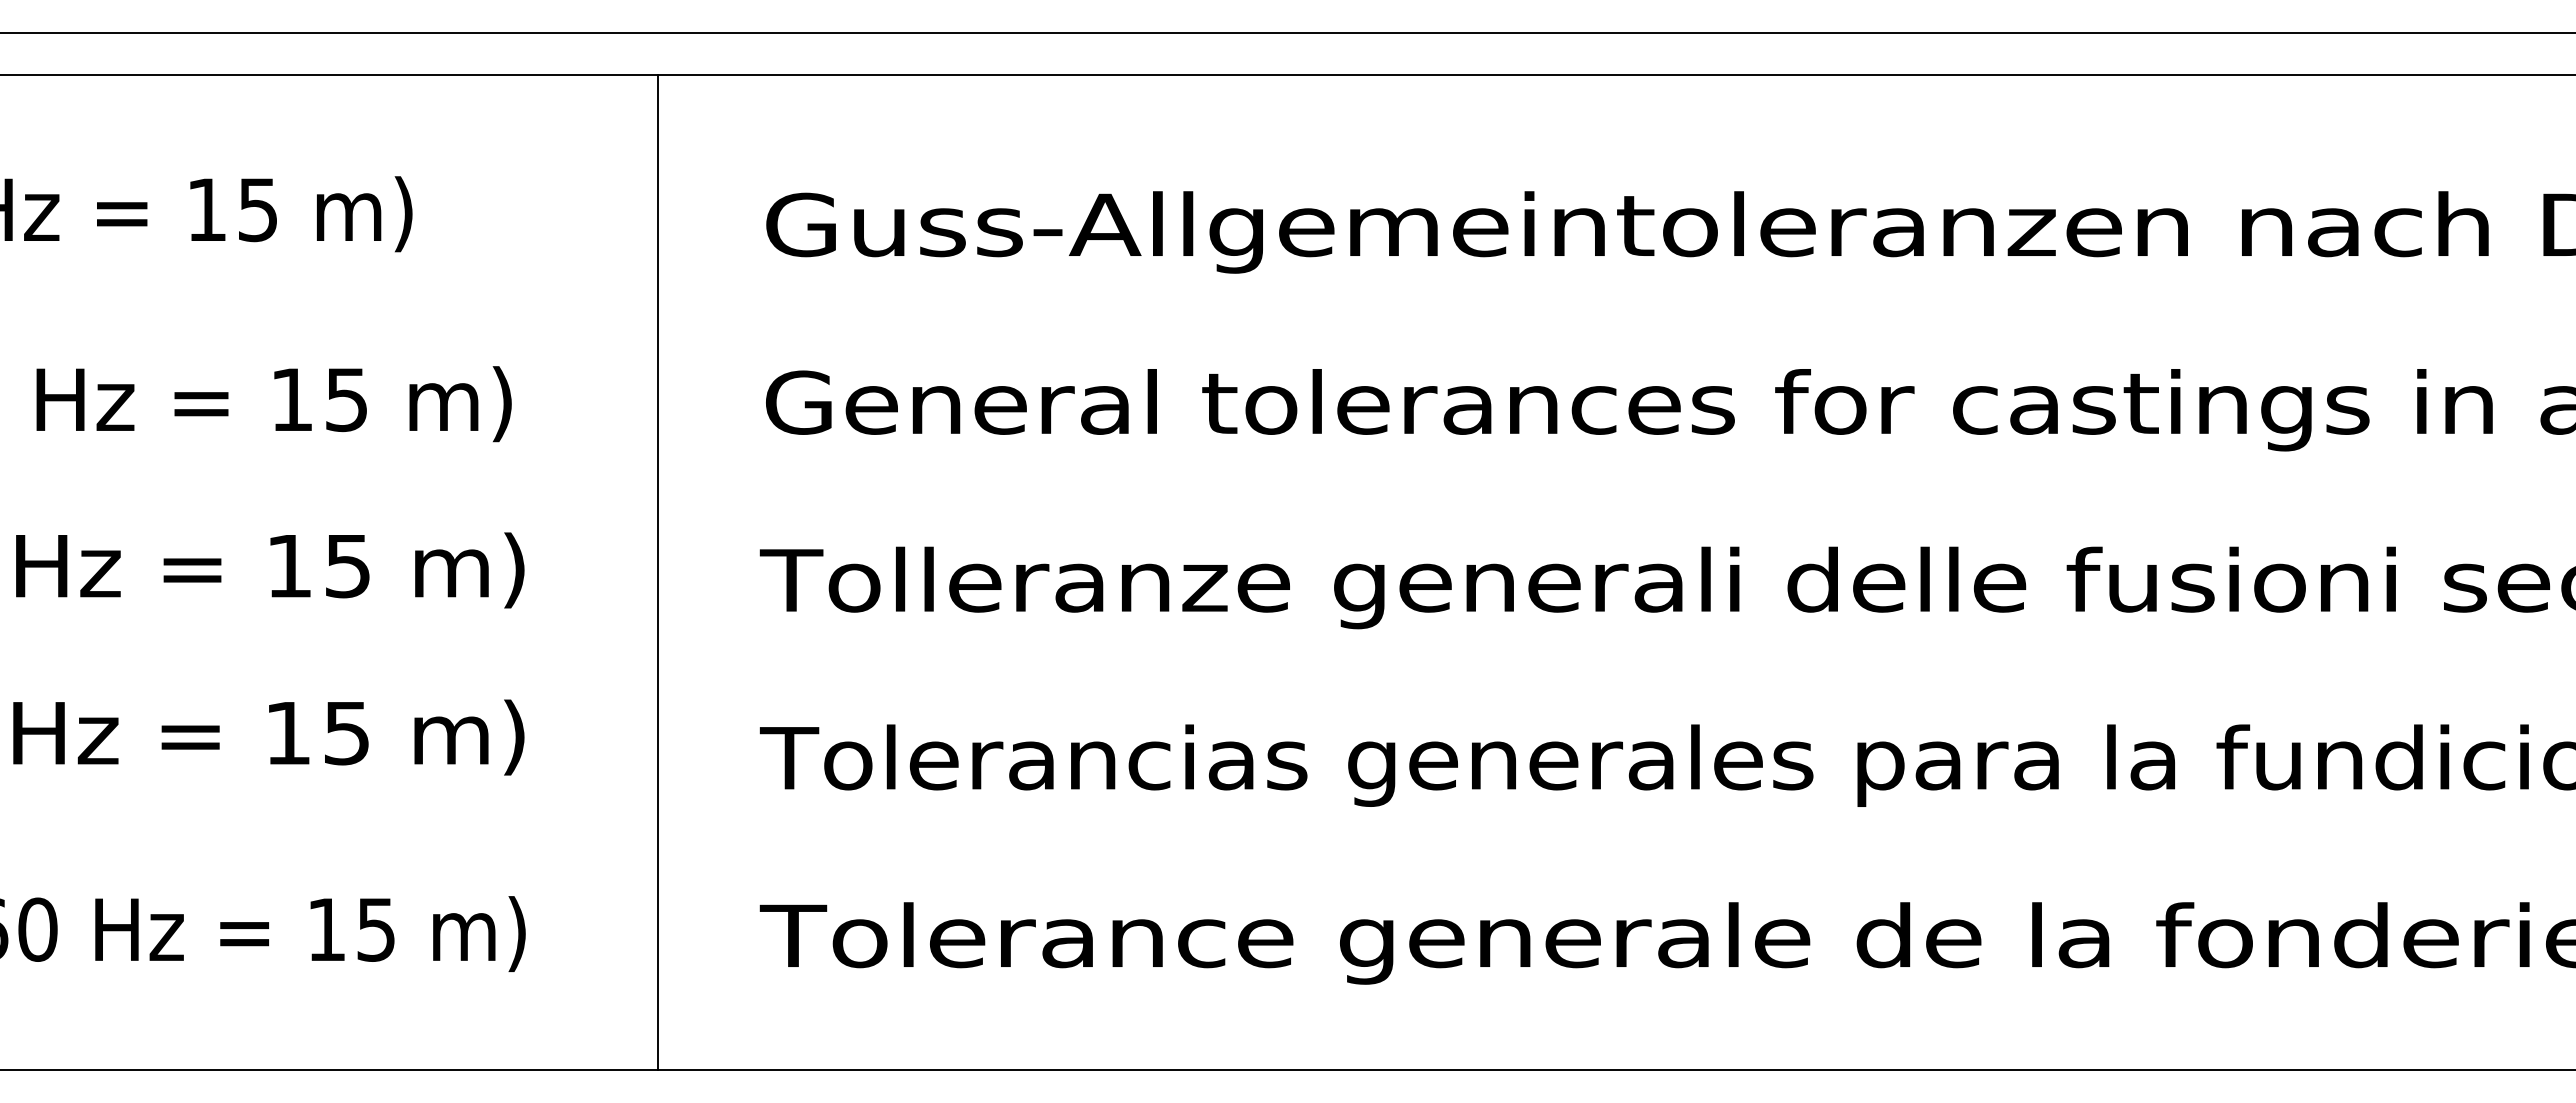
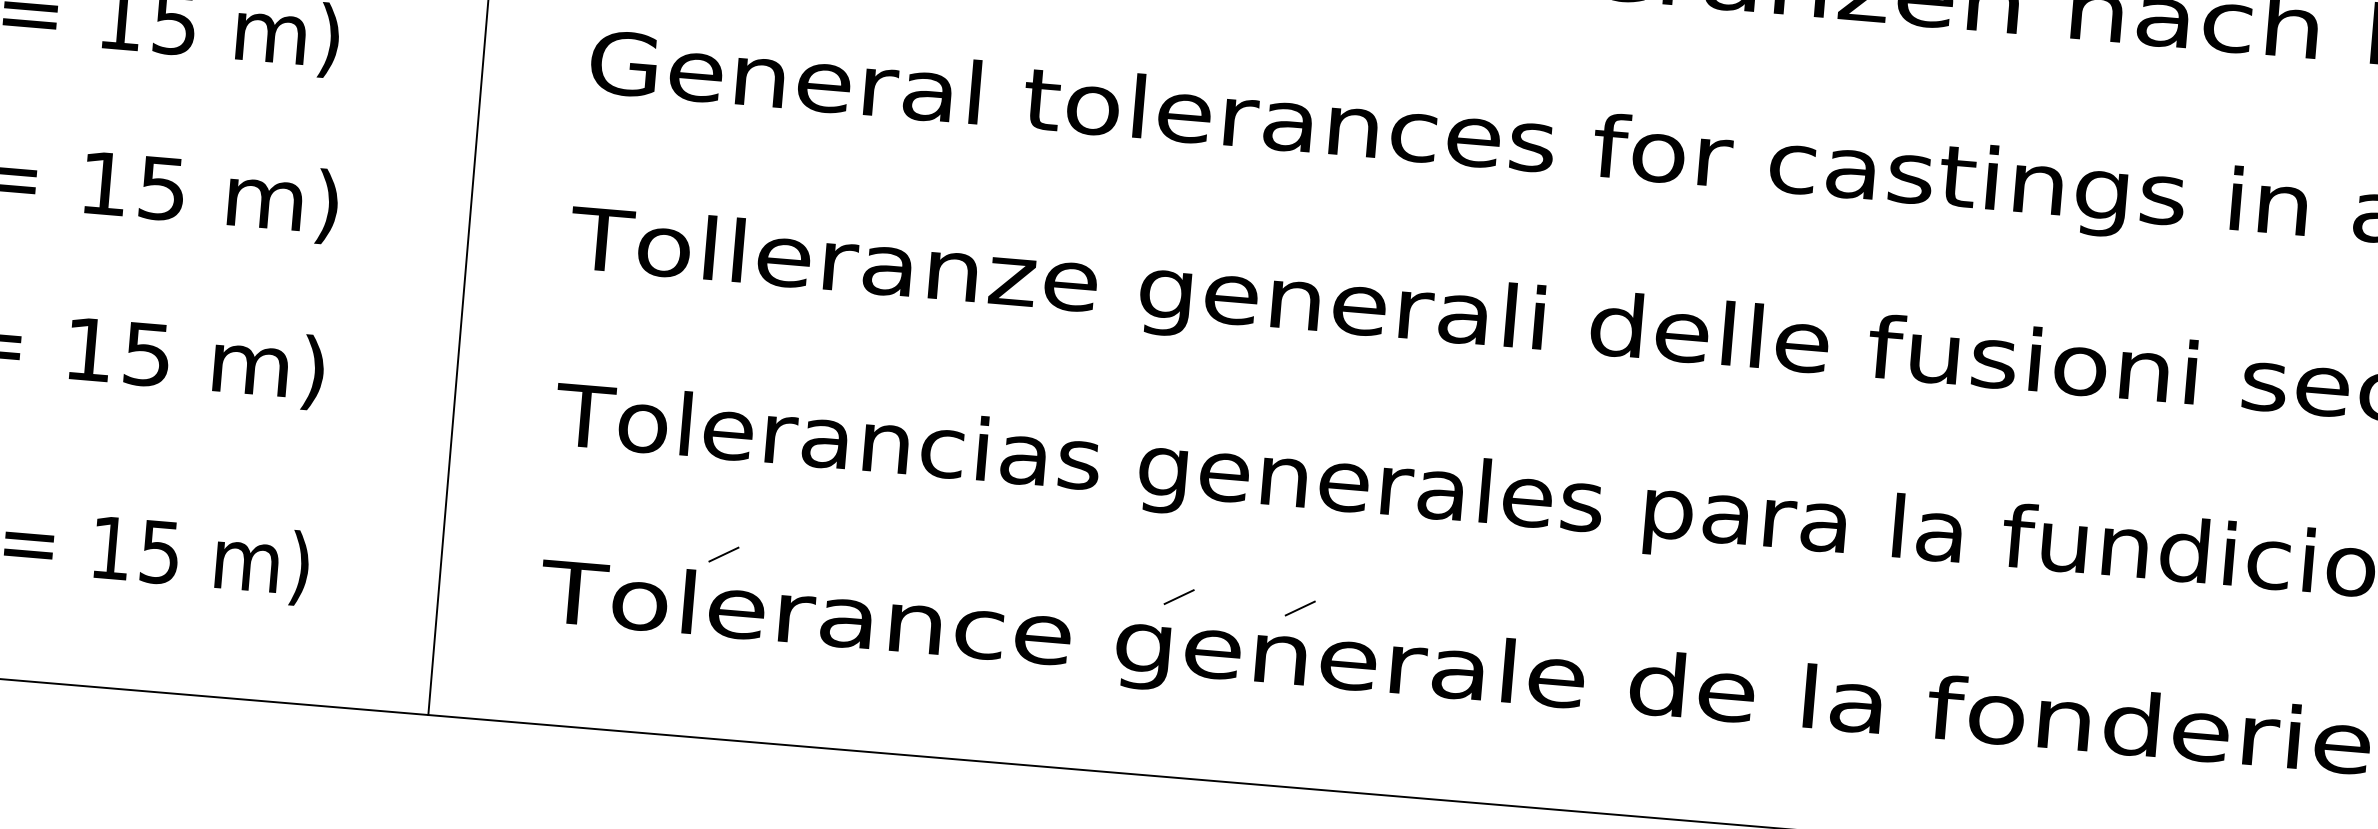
line: (939, 884) -> (723, 554), added
line: (1398, 889) -> (1179, 597), added
line: (1520, 890) -> (1300, 608), added

